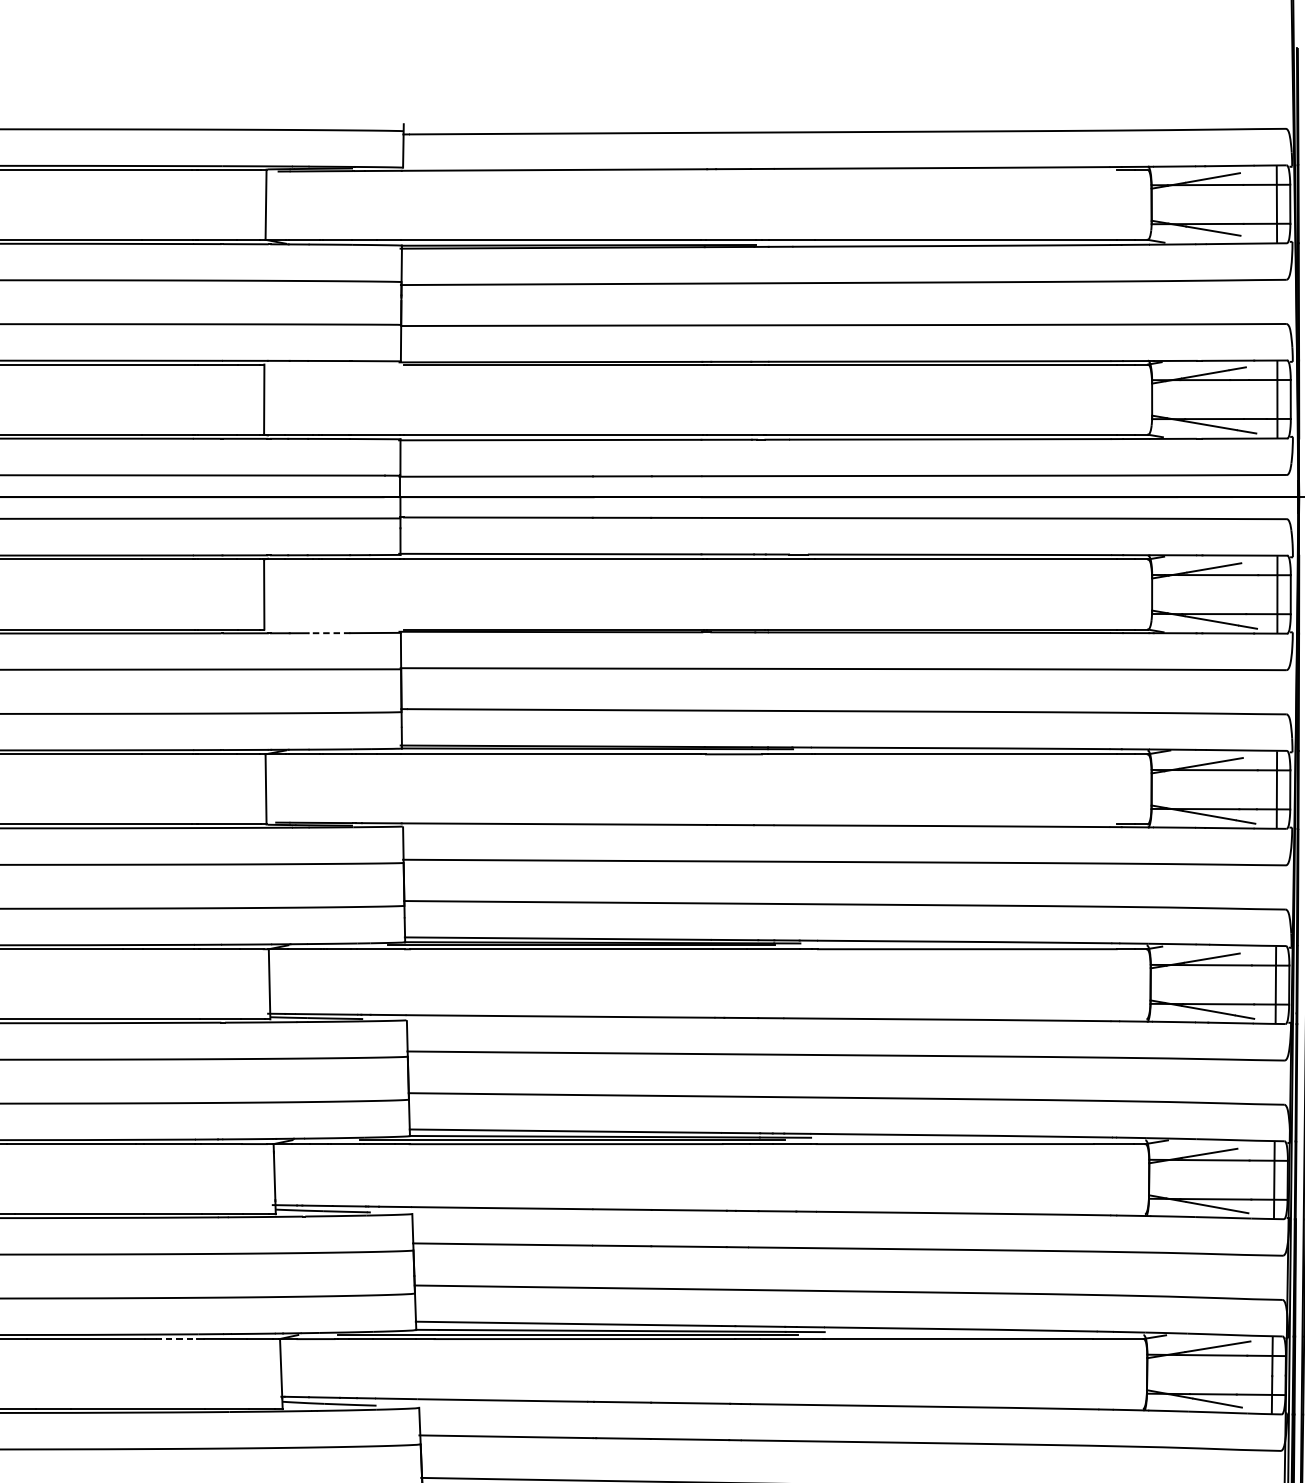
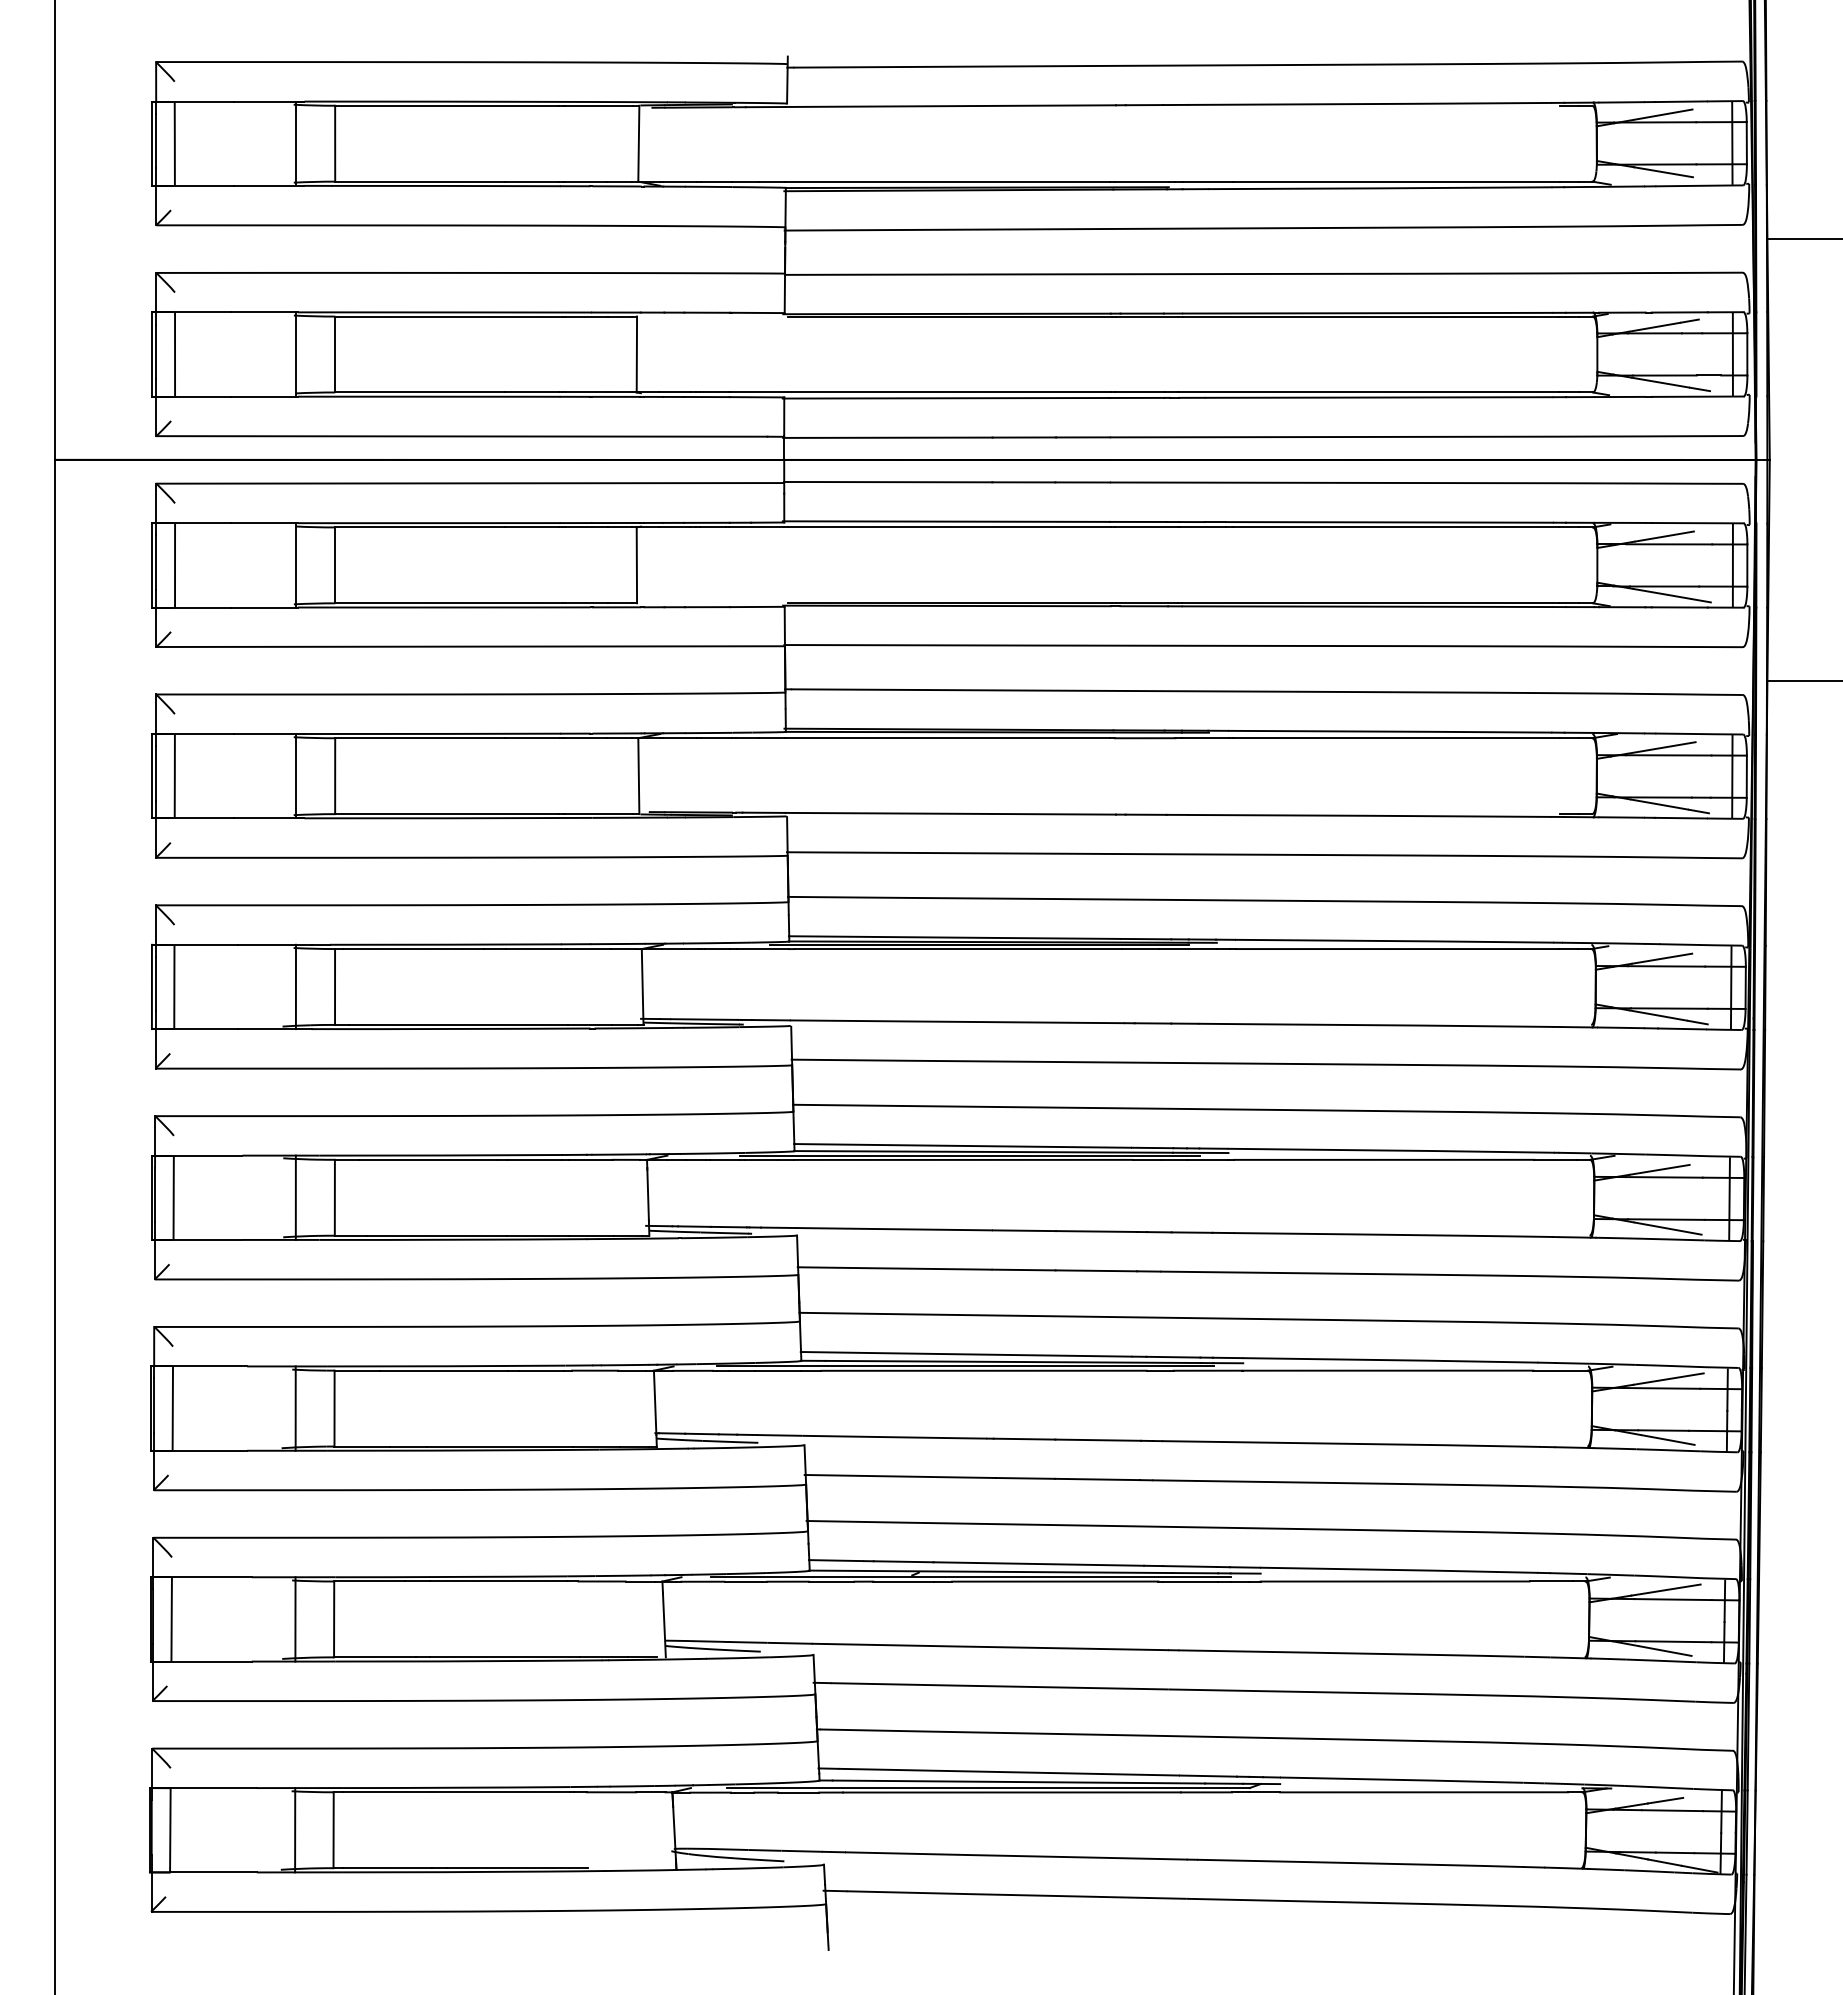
line: (329, 633) -> (707, 607), dashed -> solid
line: (177, 1338) -> (542, 1370), dashed -> solid

